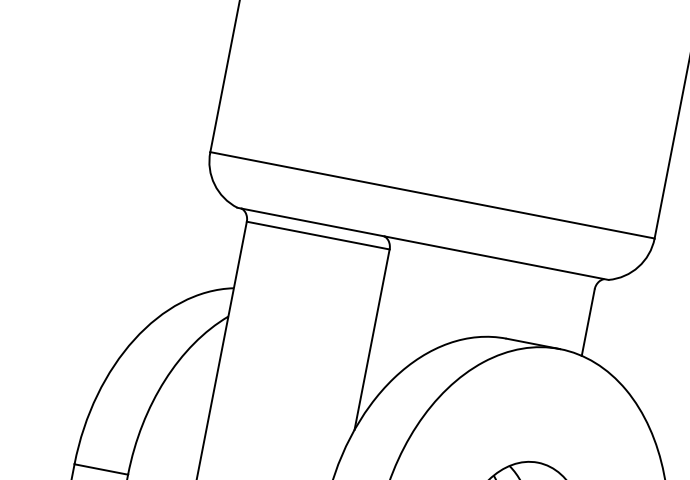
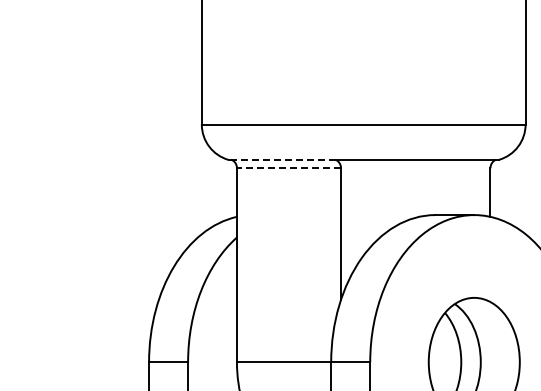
line: (313, 221) -> (283, 159), solid -> dashed
line: (317, 235) -> (288, 168), solid -> dashed

